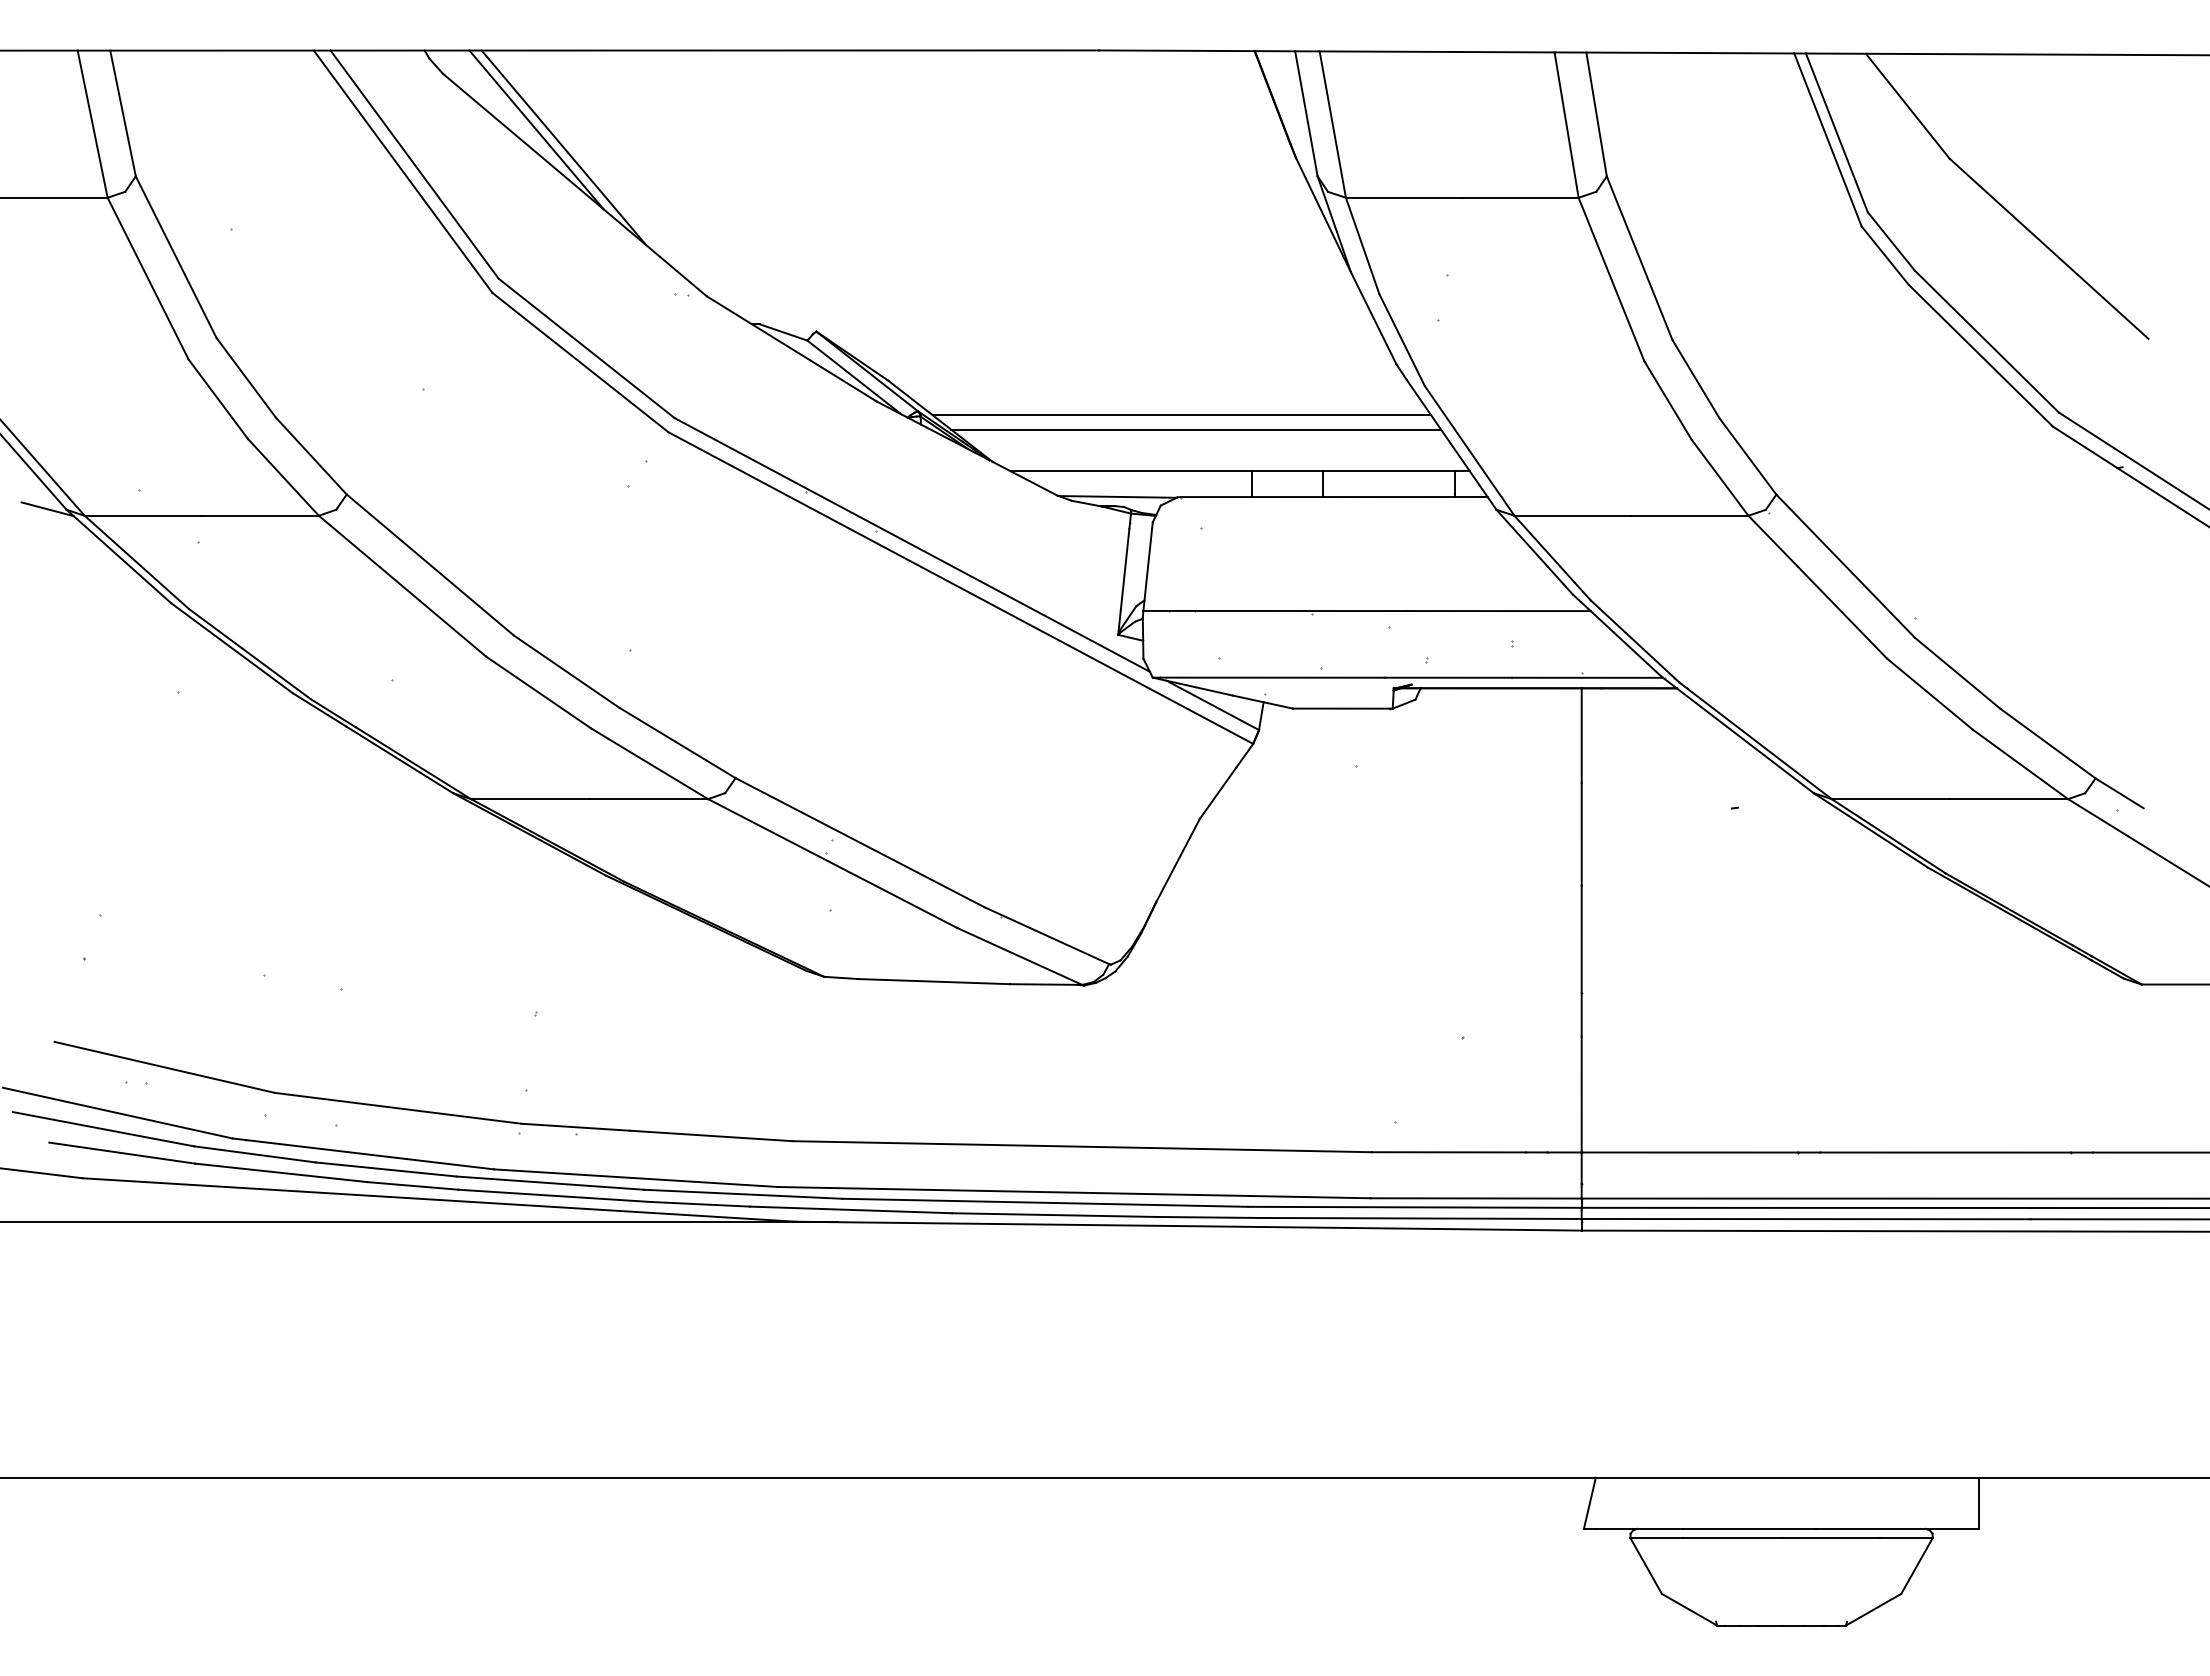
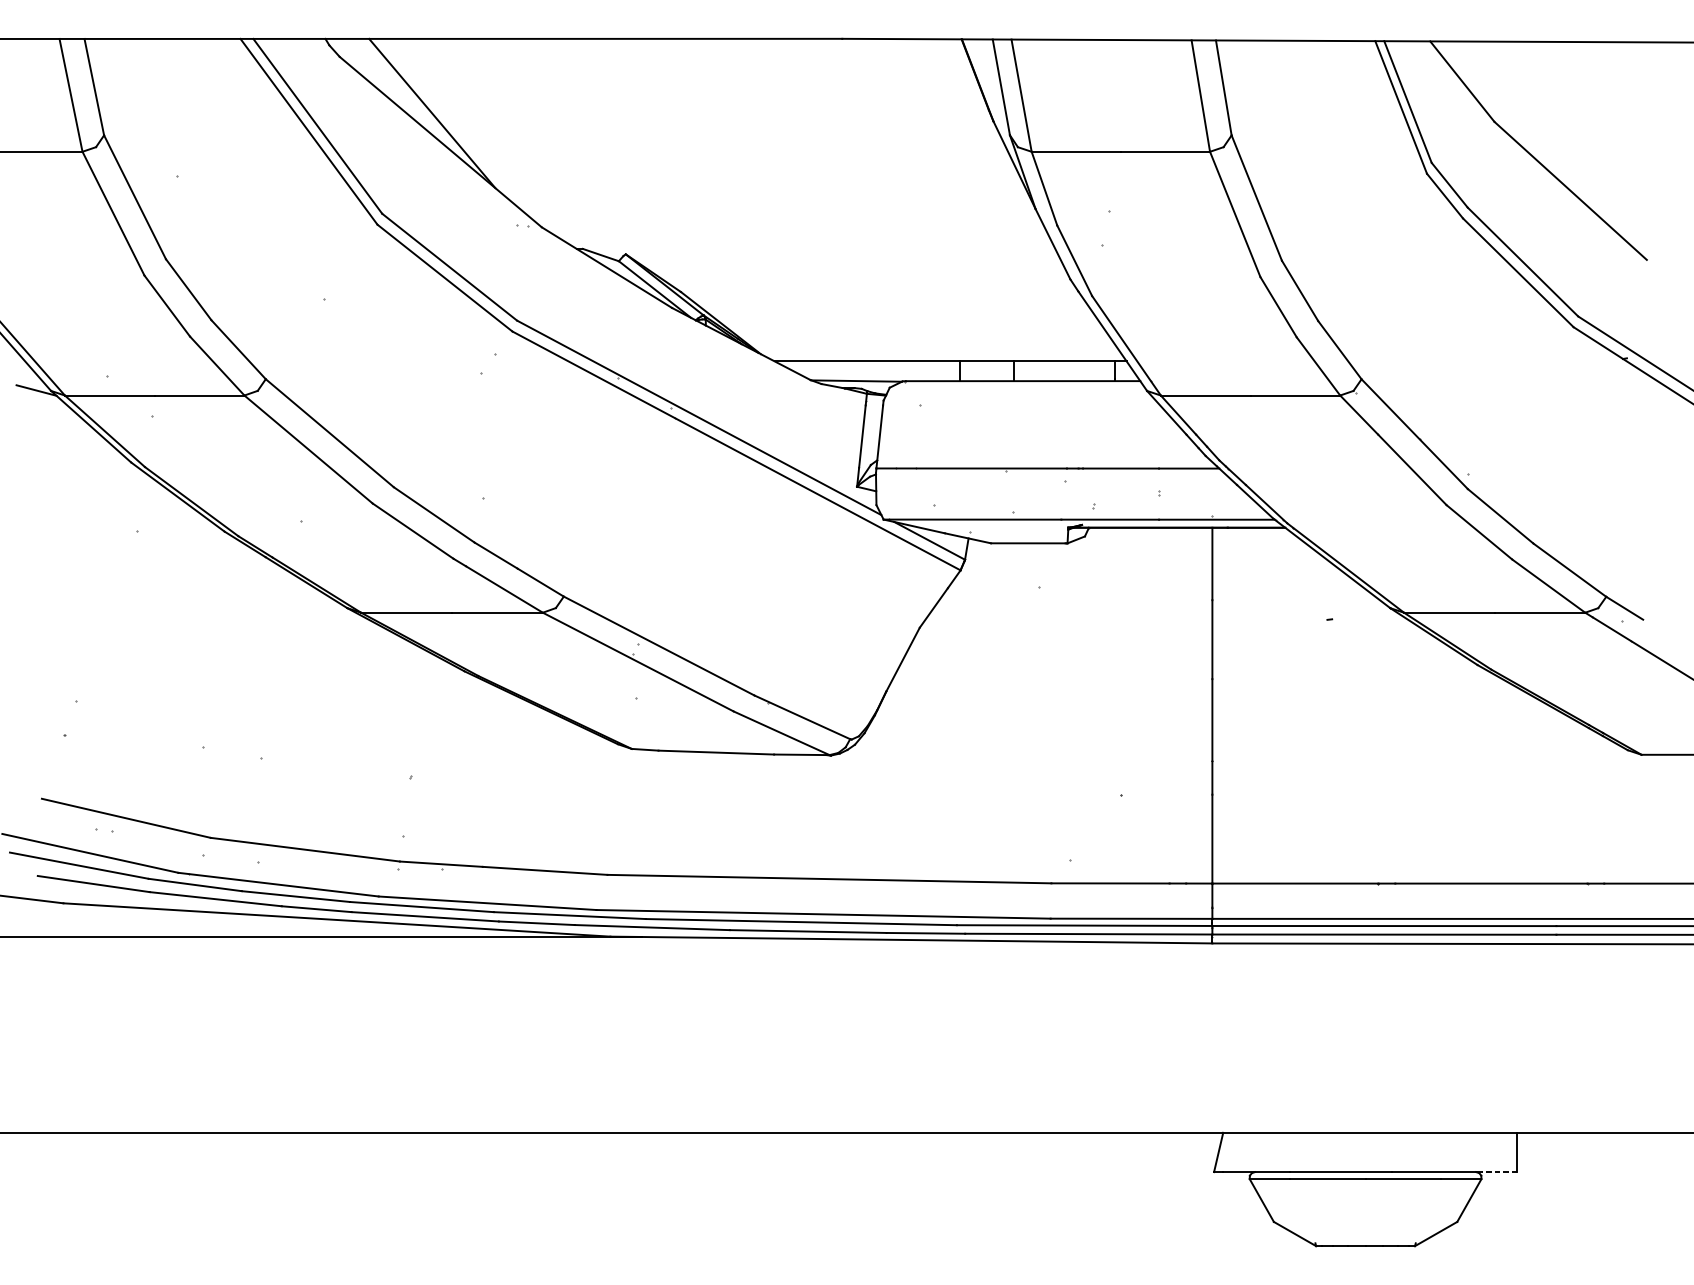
line: (536, 129) -> (411, 99), removed
line: (1181, 415) -> (905, 318), removed
line: (1196, 429) -> (917, 329), removed
line: (1955, 1528) -> (1498, 1171), solid -> dashed

